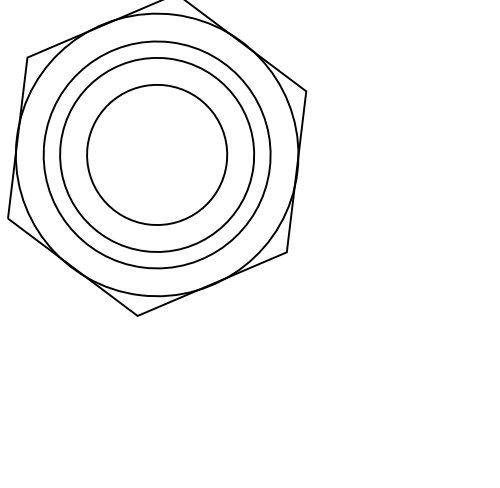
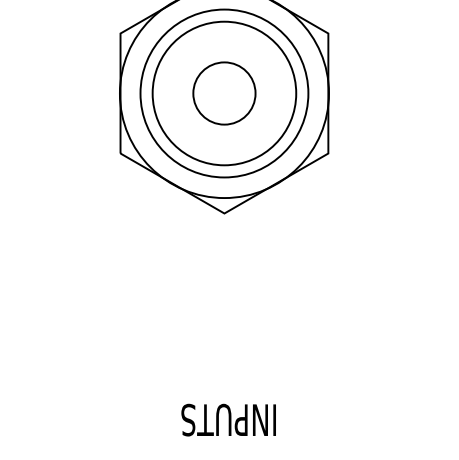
circle: (157, 154) -> (224, 93), size x0.6

